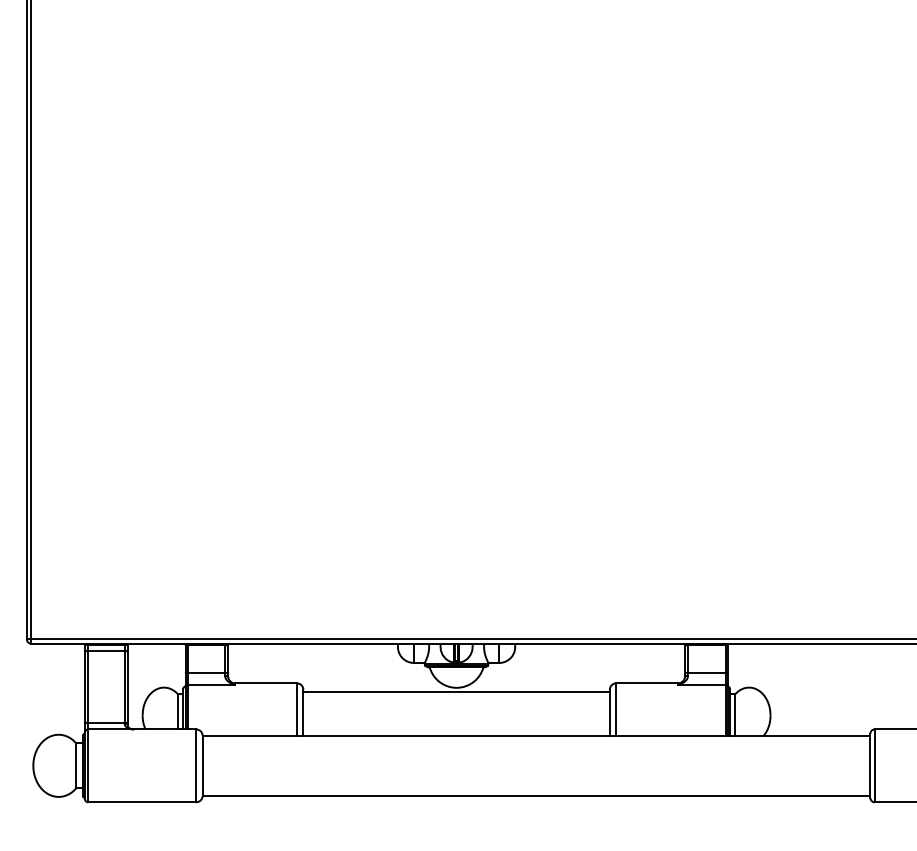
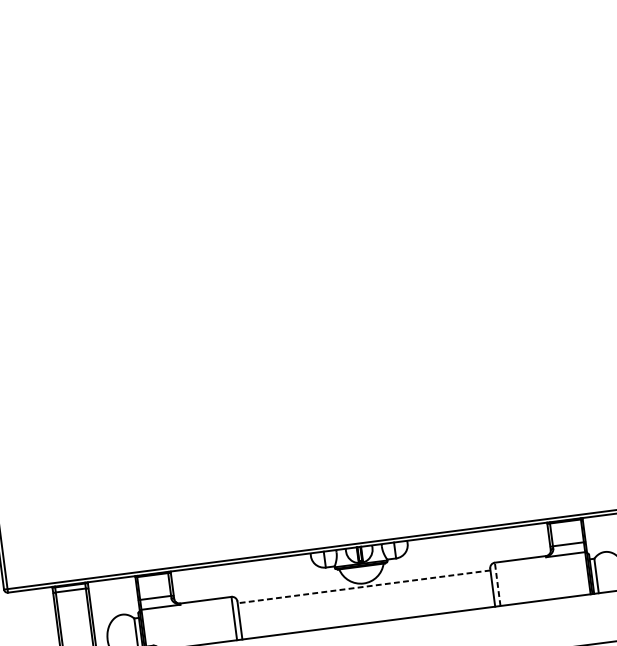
line: (456, 691) -> (363, 586), solid -> dashed
line: (616, 709) -> (497, 584), solid -> dashed

